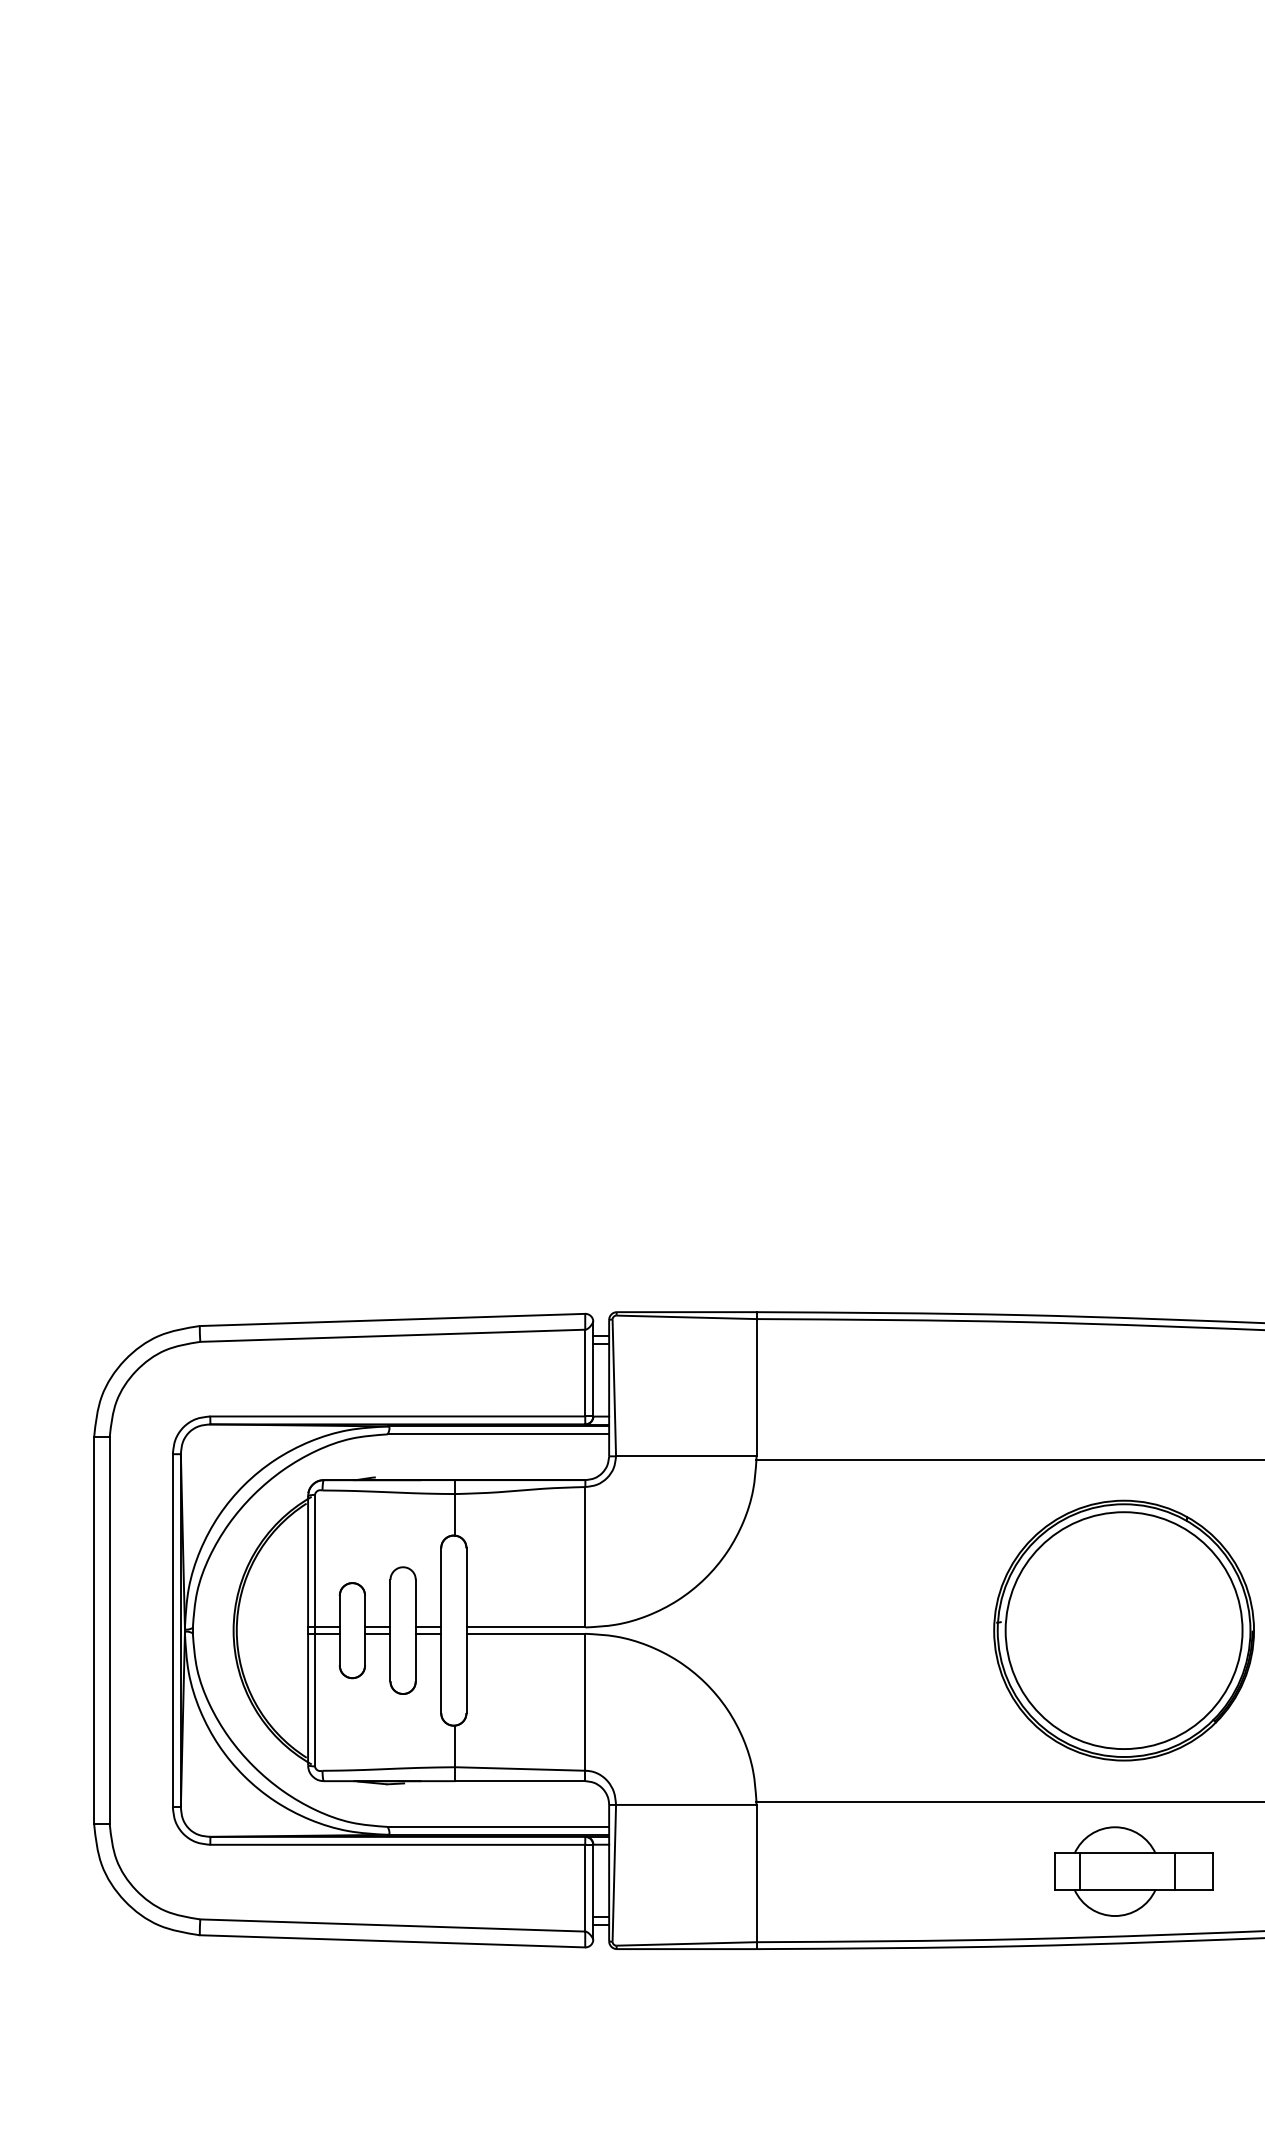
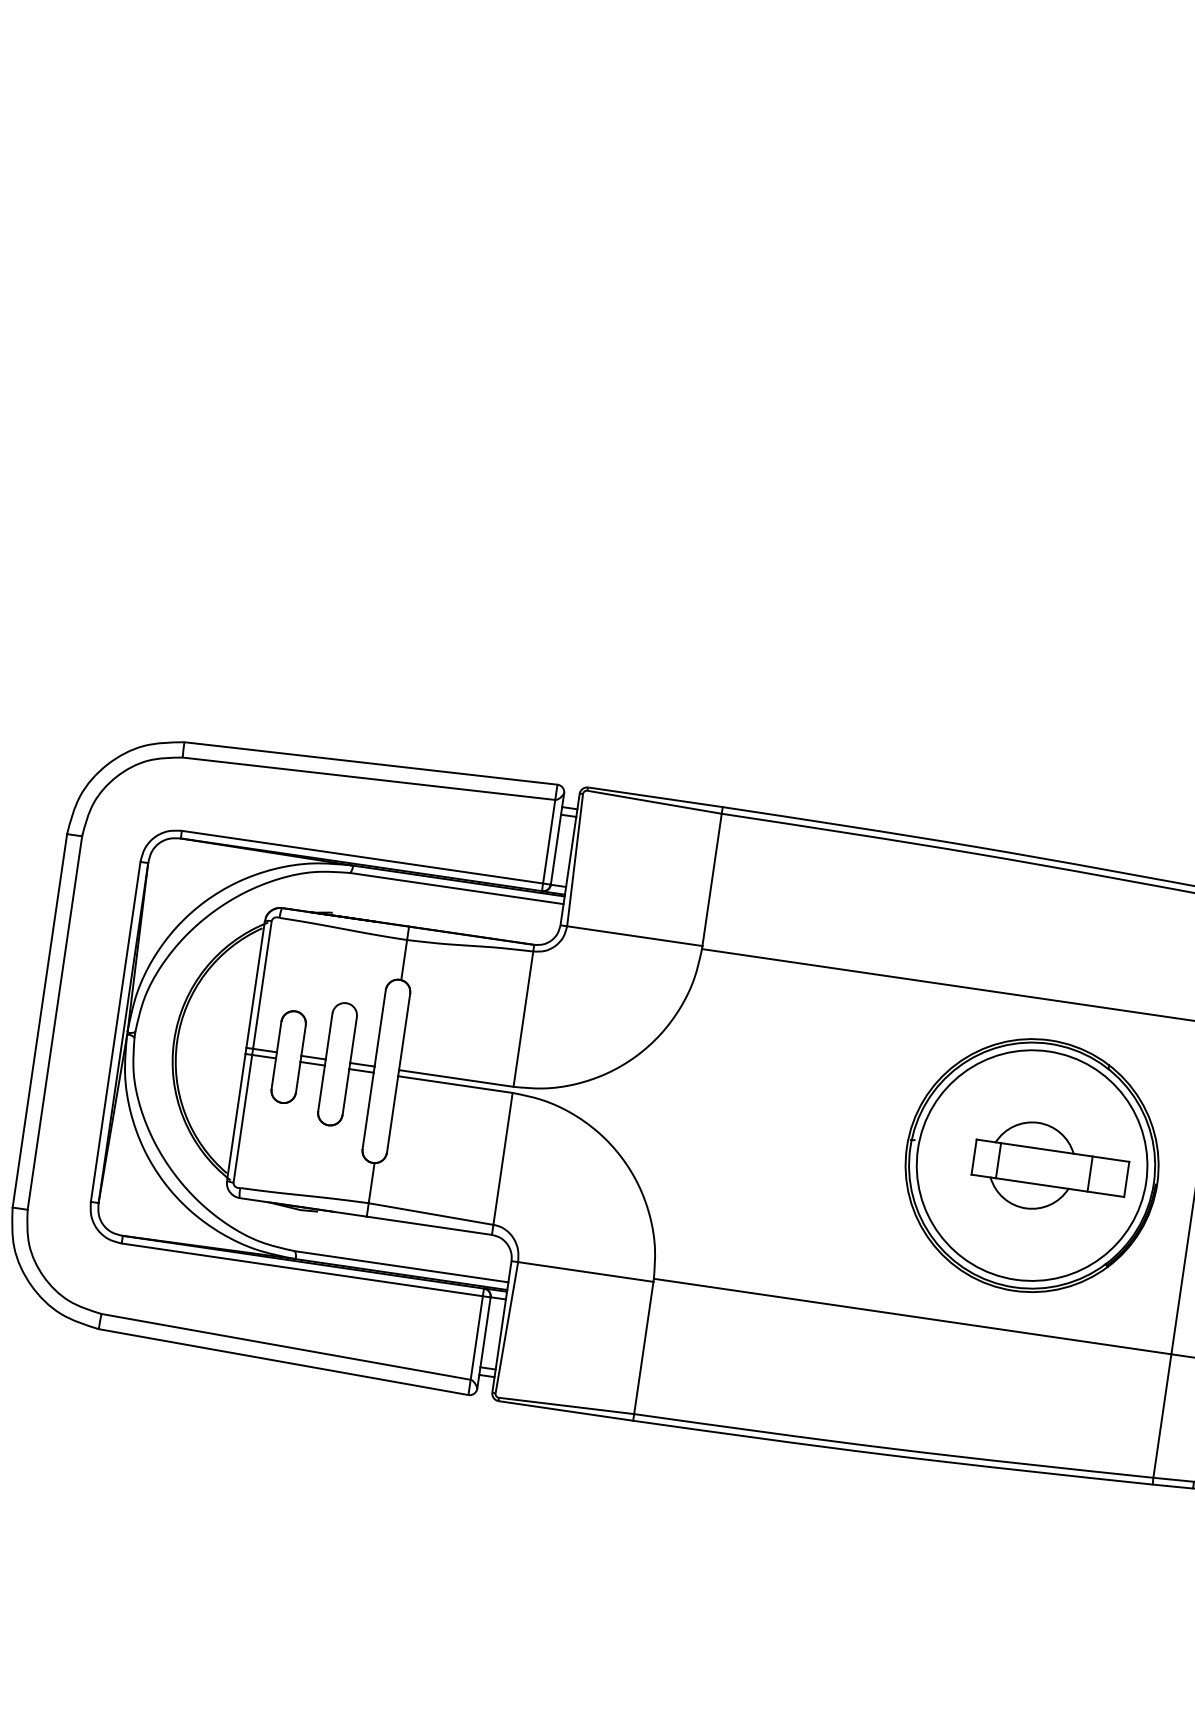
part: (1133, 1871) -> (1049, 1168), moved

